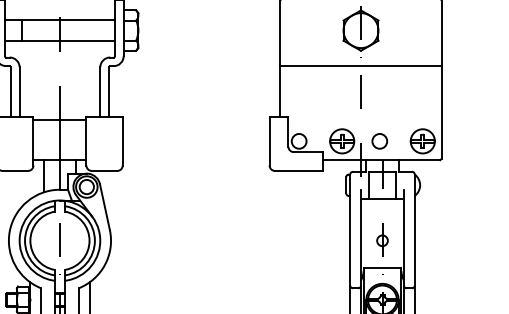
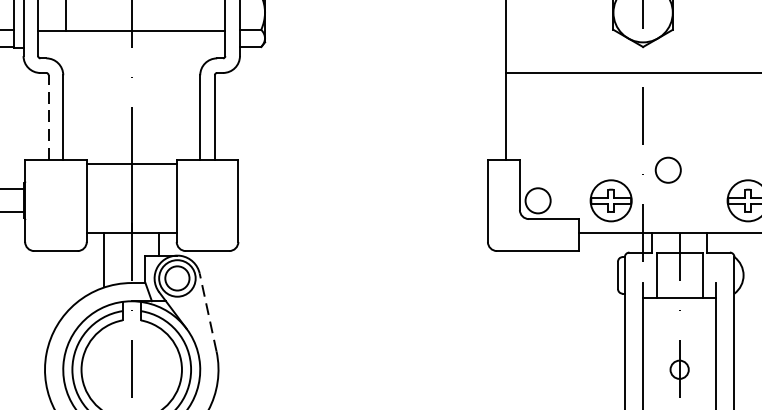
line: (11, 92) -> (49, 117), solid -> dashed
circle: (379, 141) -> (667, 170), moved
line: (104, 206) -> (207, 311), solid -> dashed

